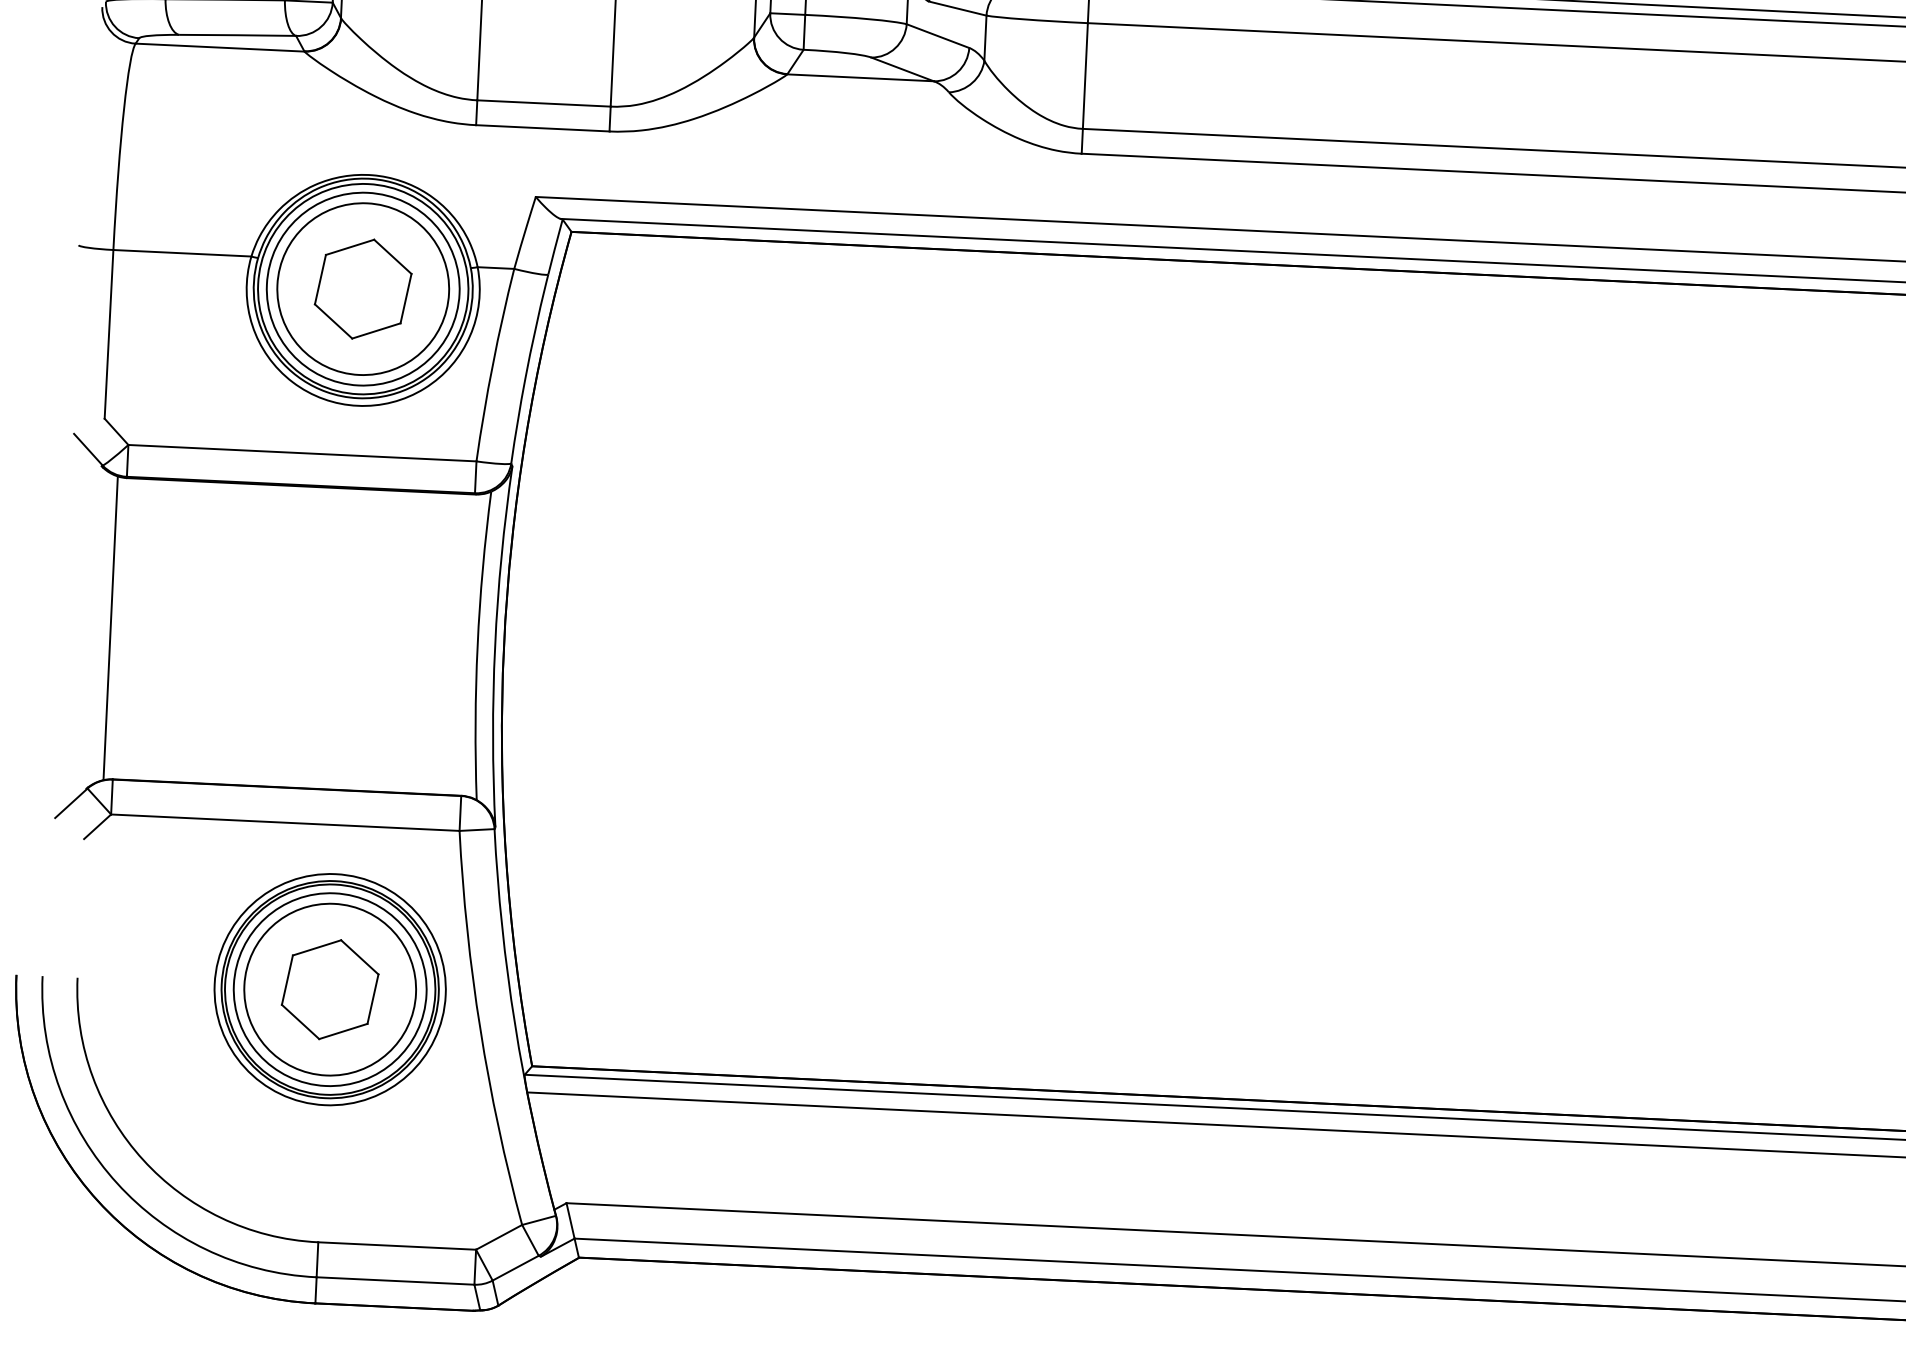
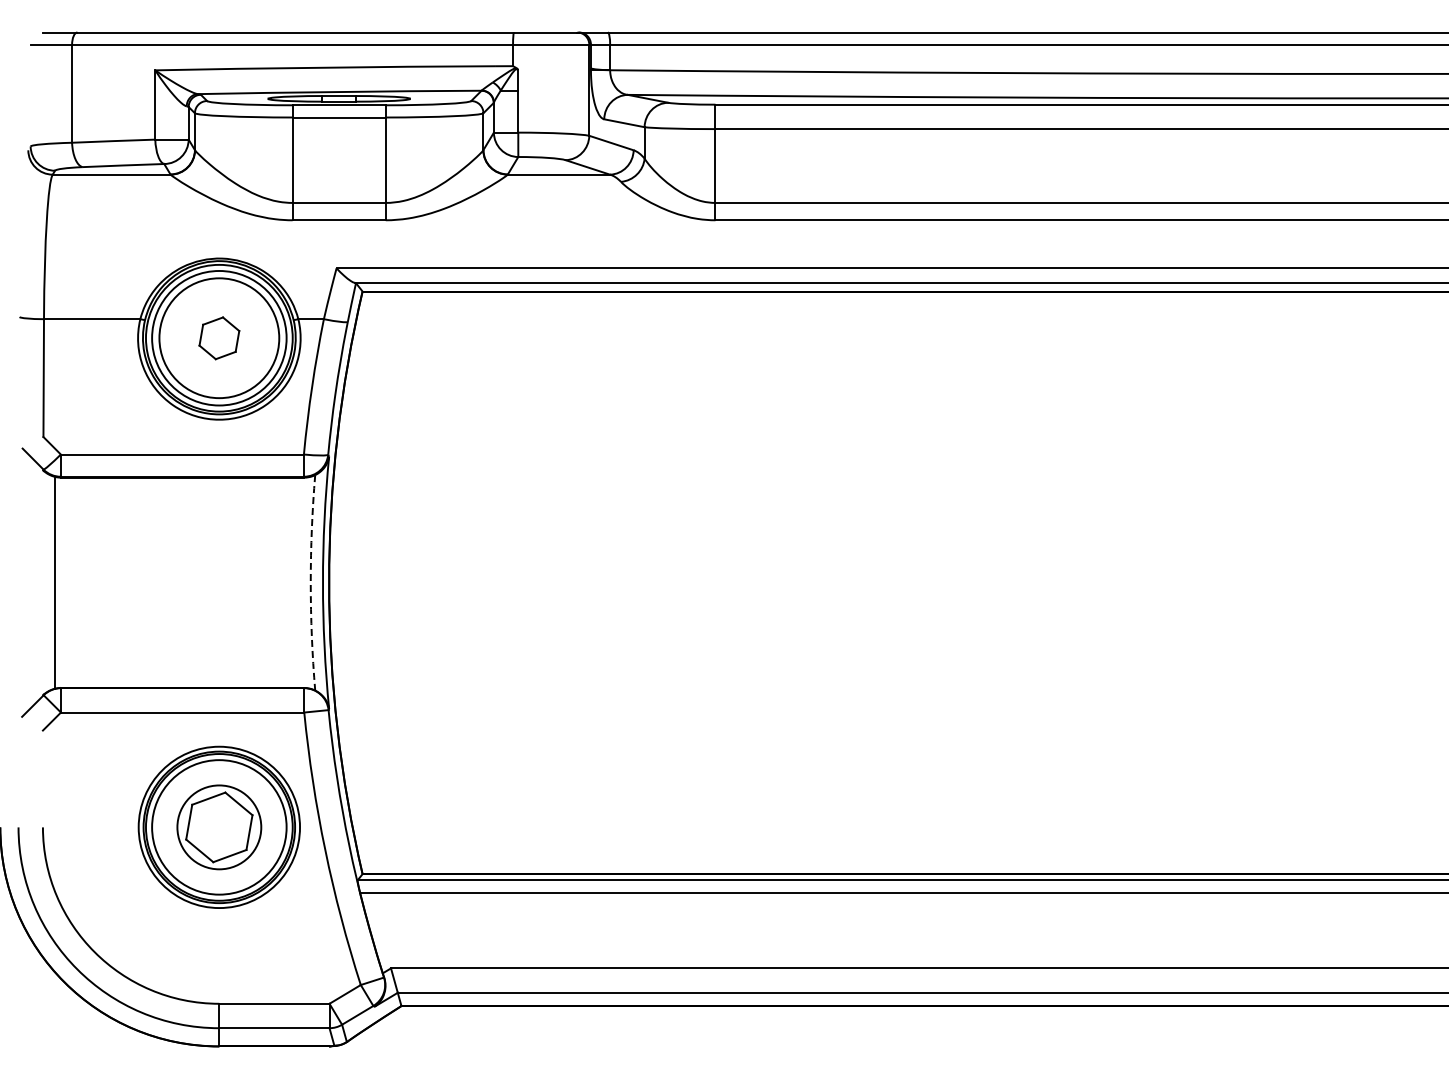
part: (363, 289) -> (219, 338), size x0.6
arc: (477, 645) -> (310, 582), solid -> dashed
circle: (330, 989) -> (219, 827), size x0.7

